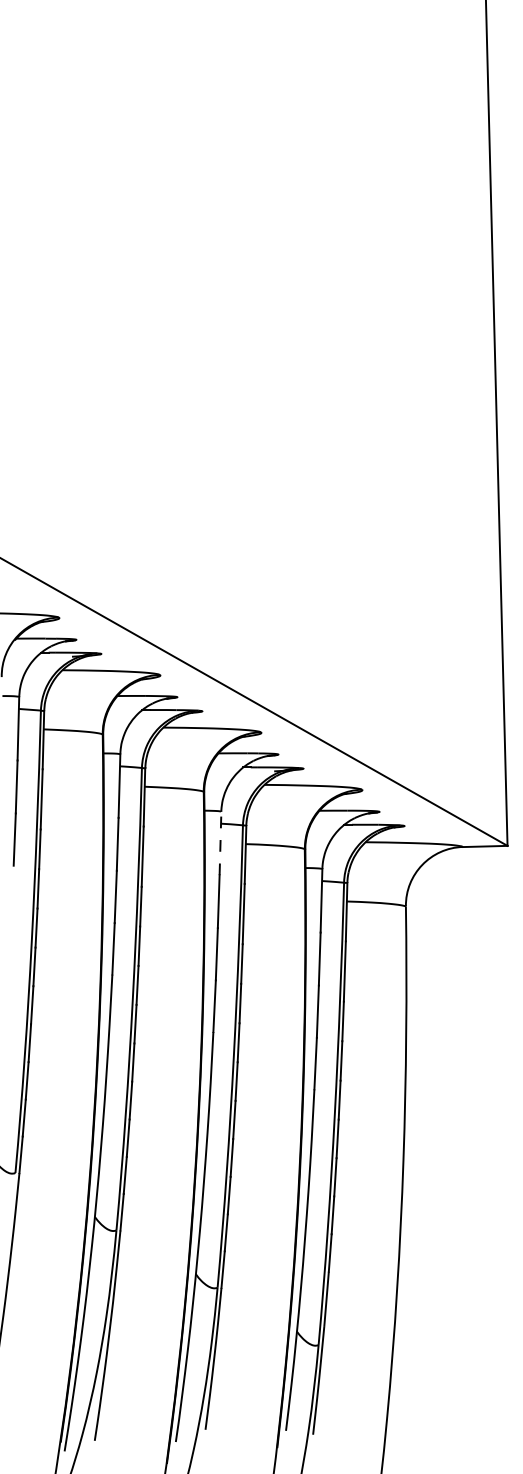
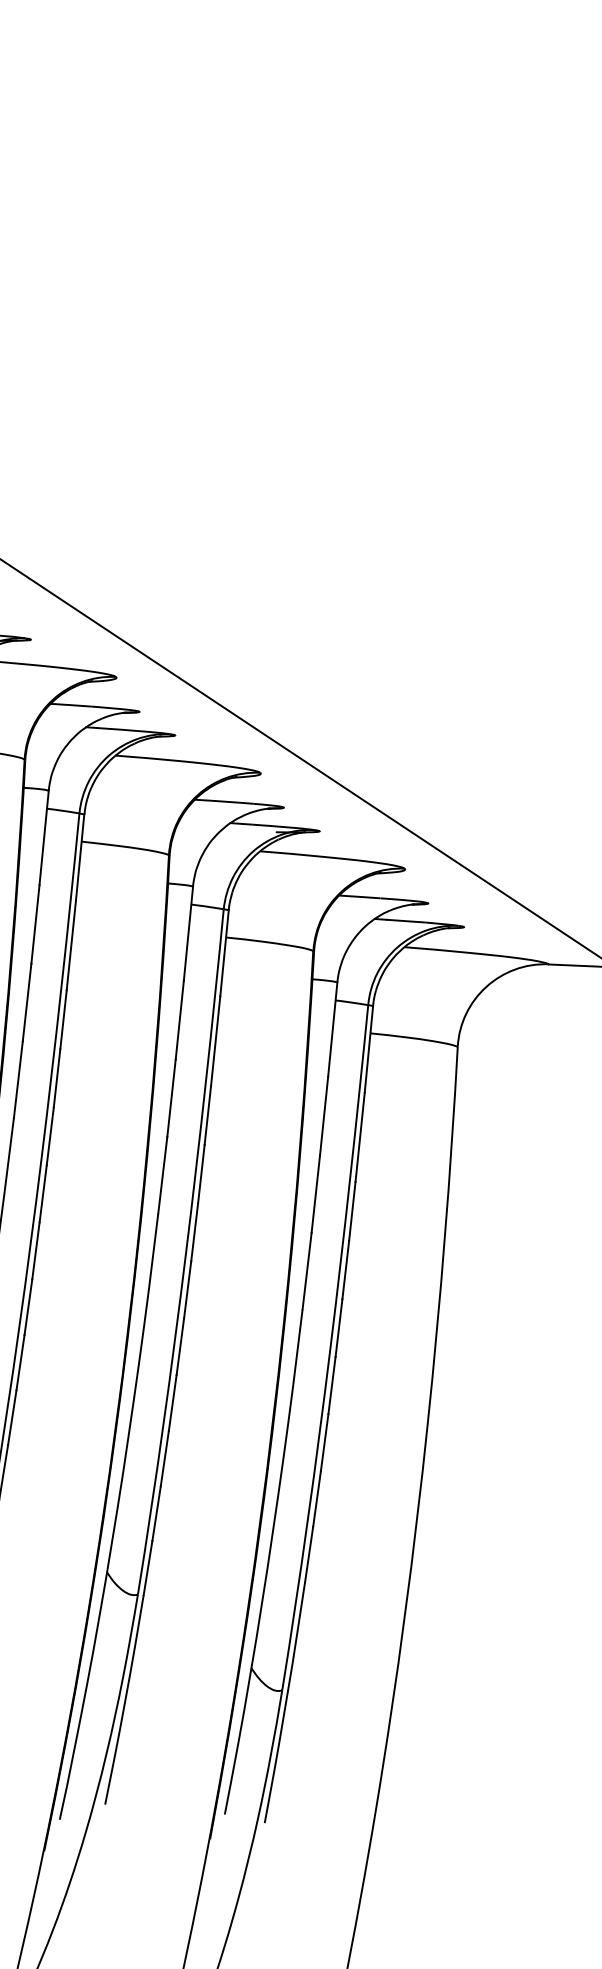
line: (220, 843) -> (188, 933), dashed -> solid

